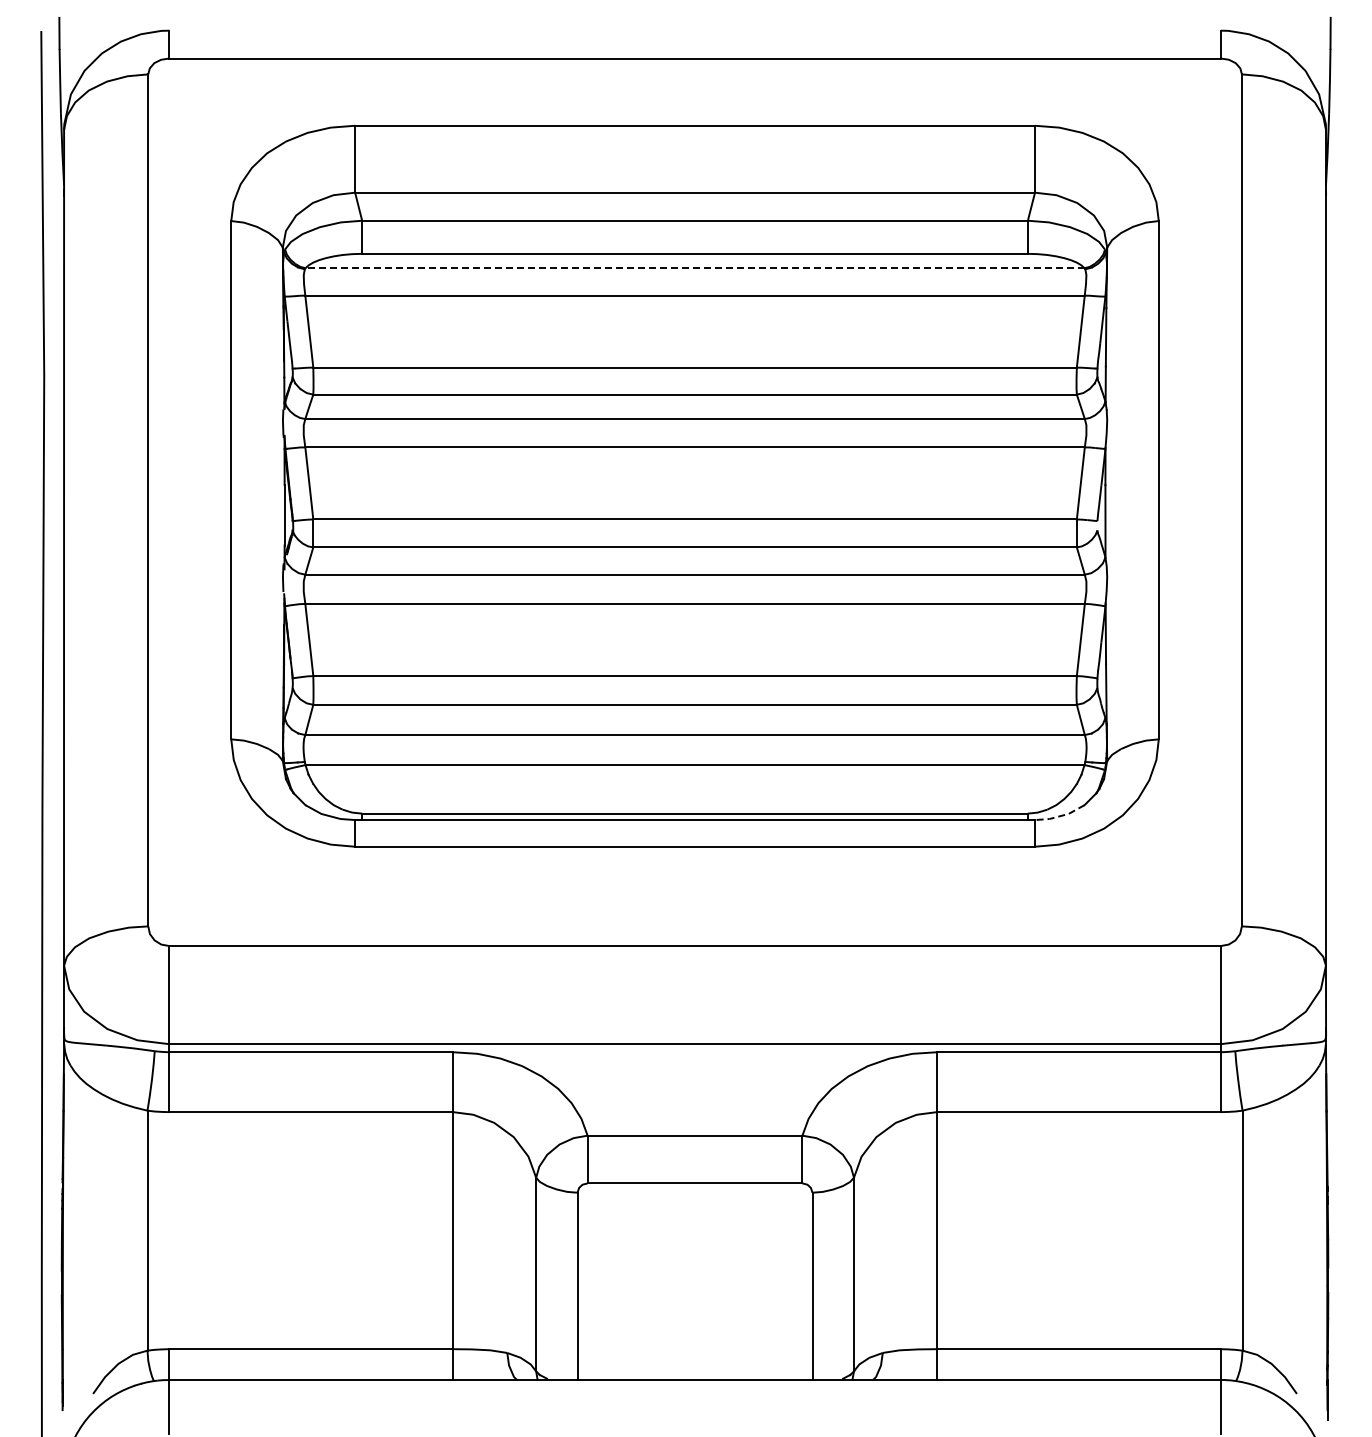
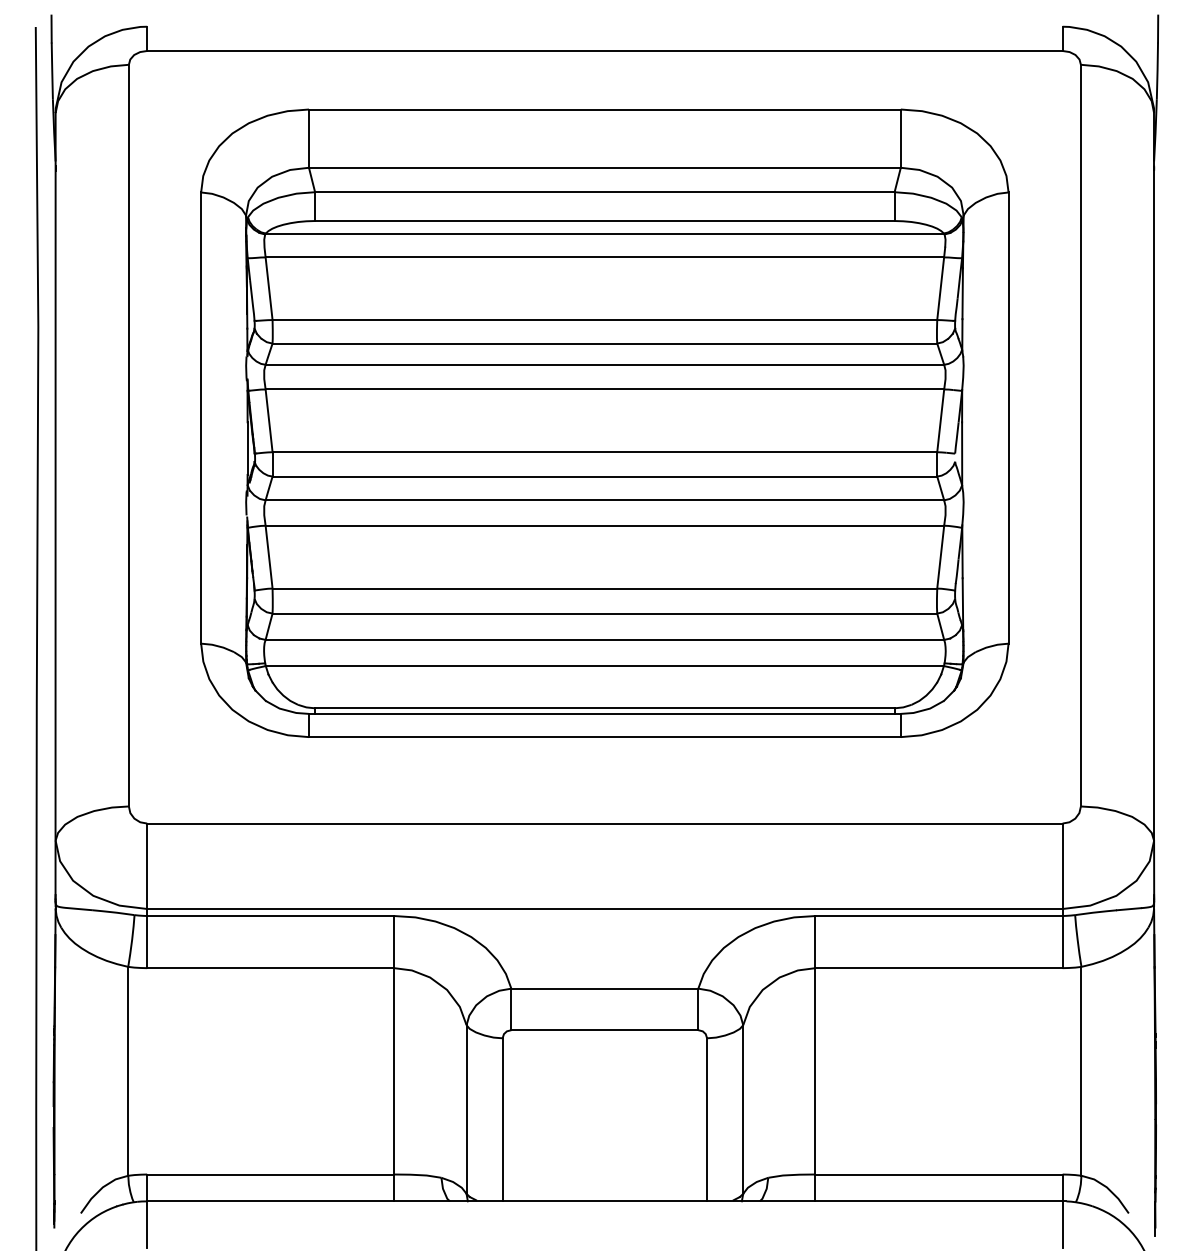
line: (694, 268) -> (604, 233), dashed -> solid
line: (1061, 815) -> (923, 709), dashed -> solid

